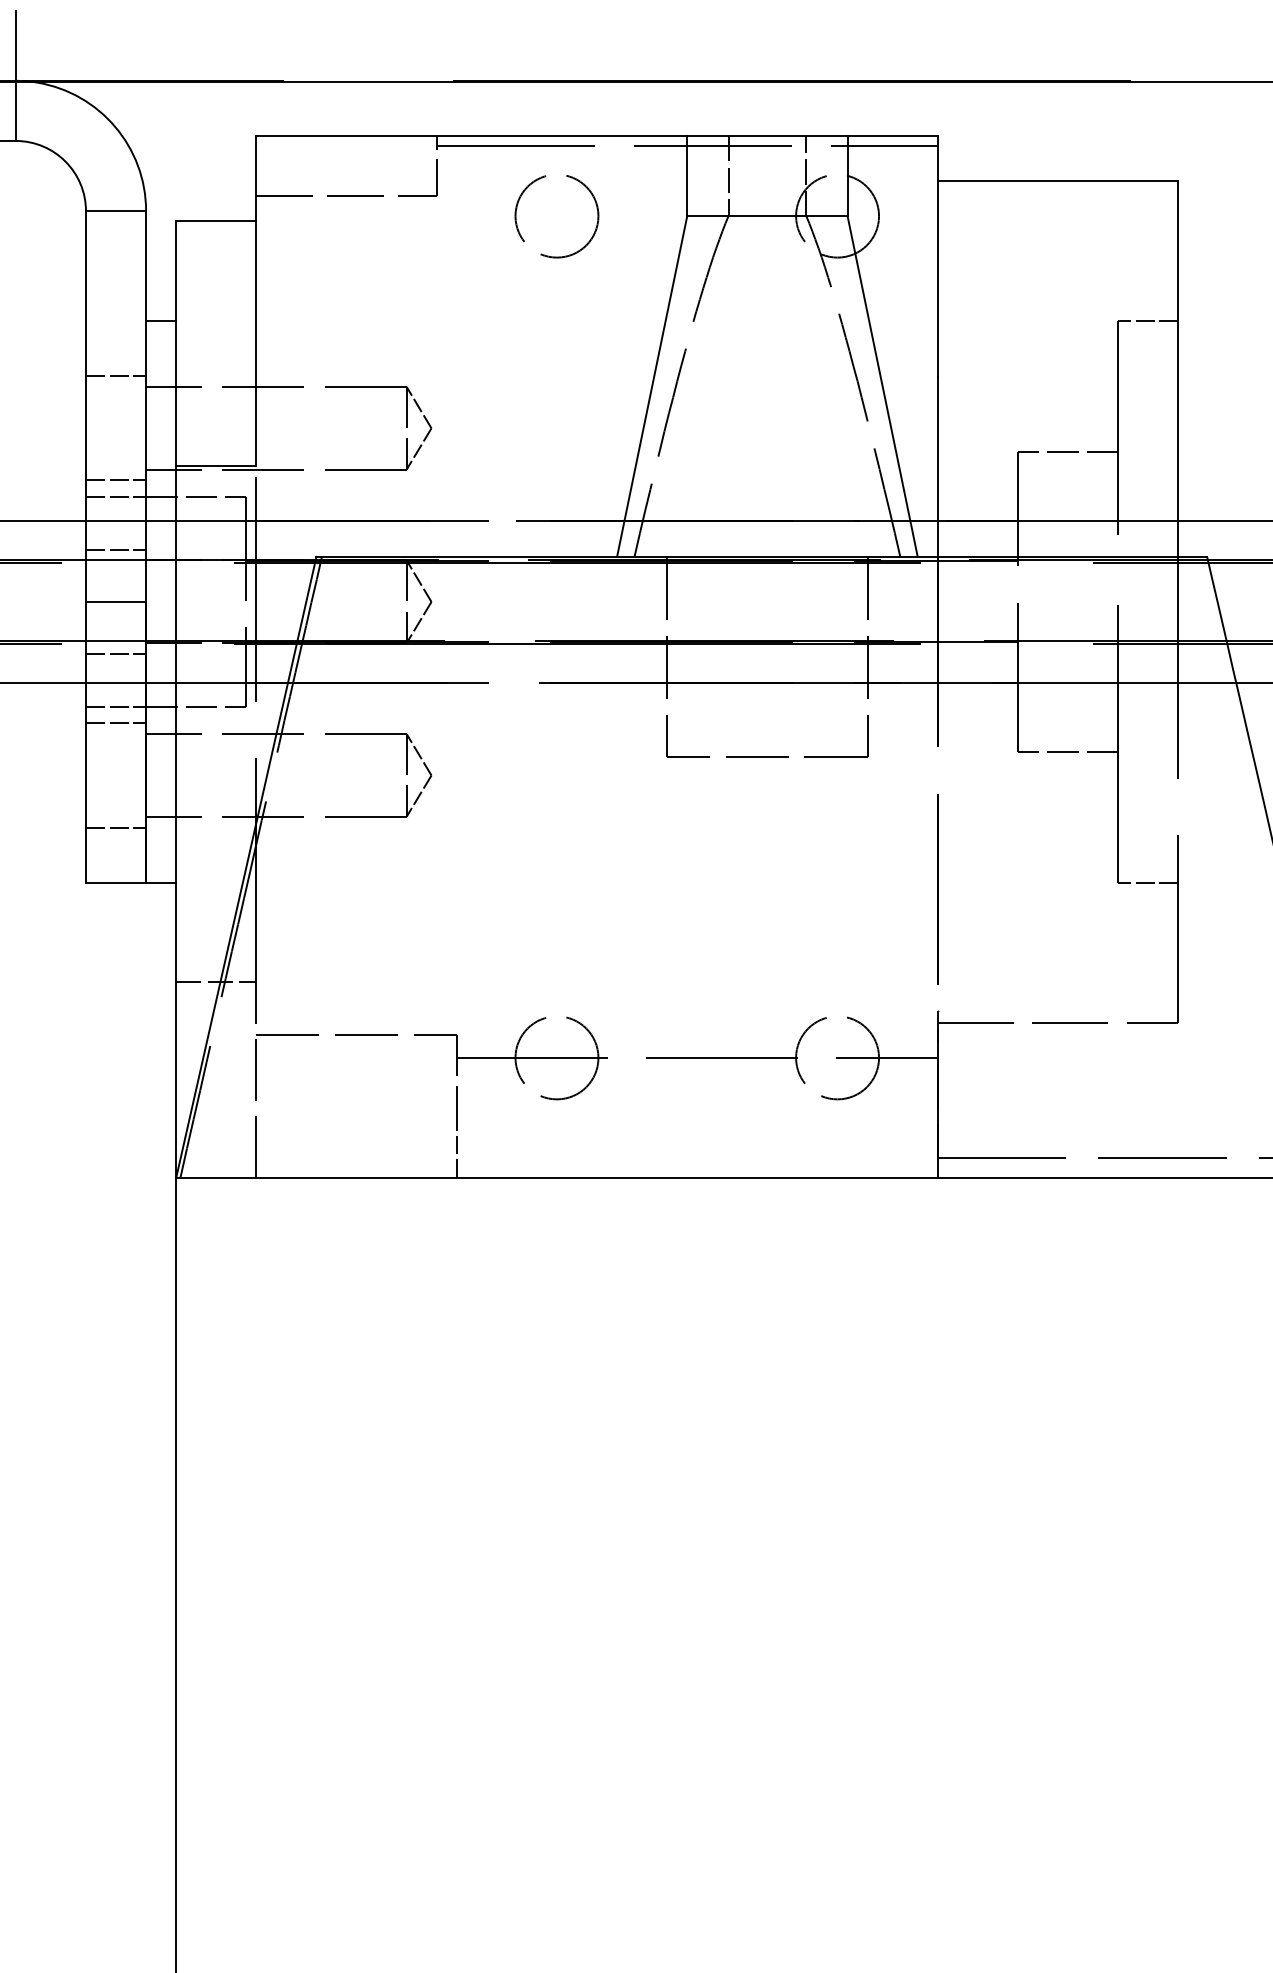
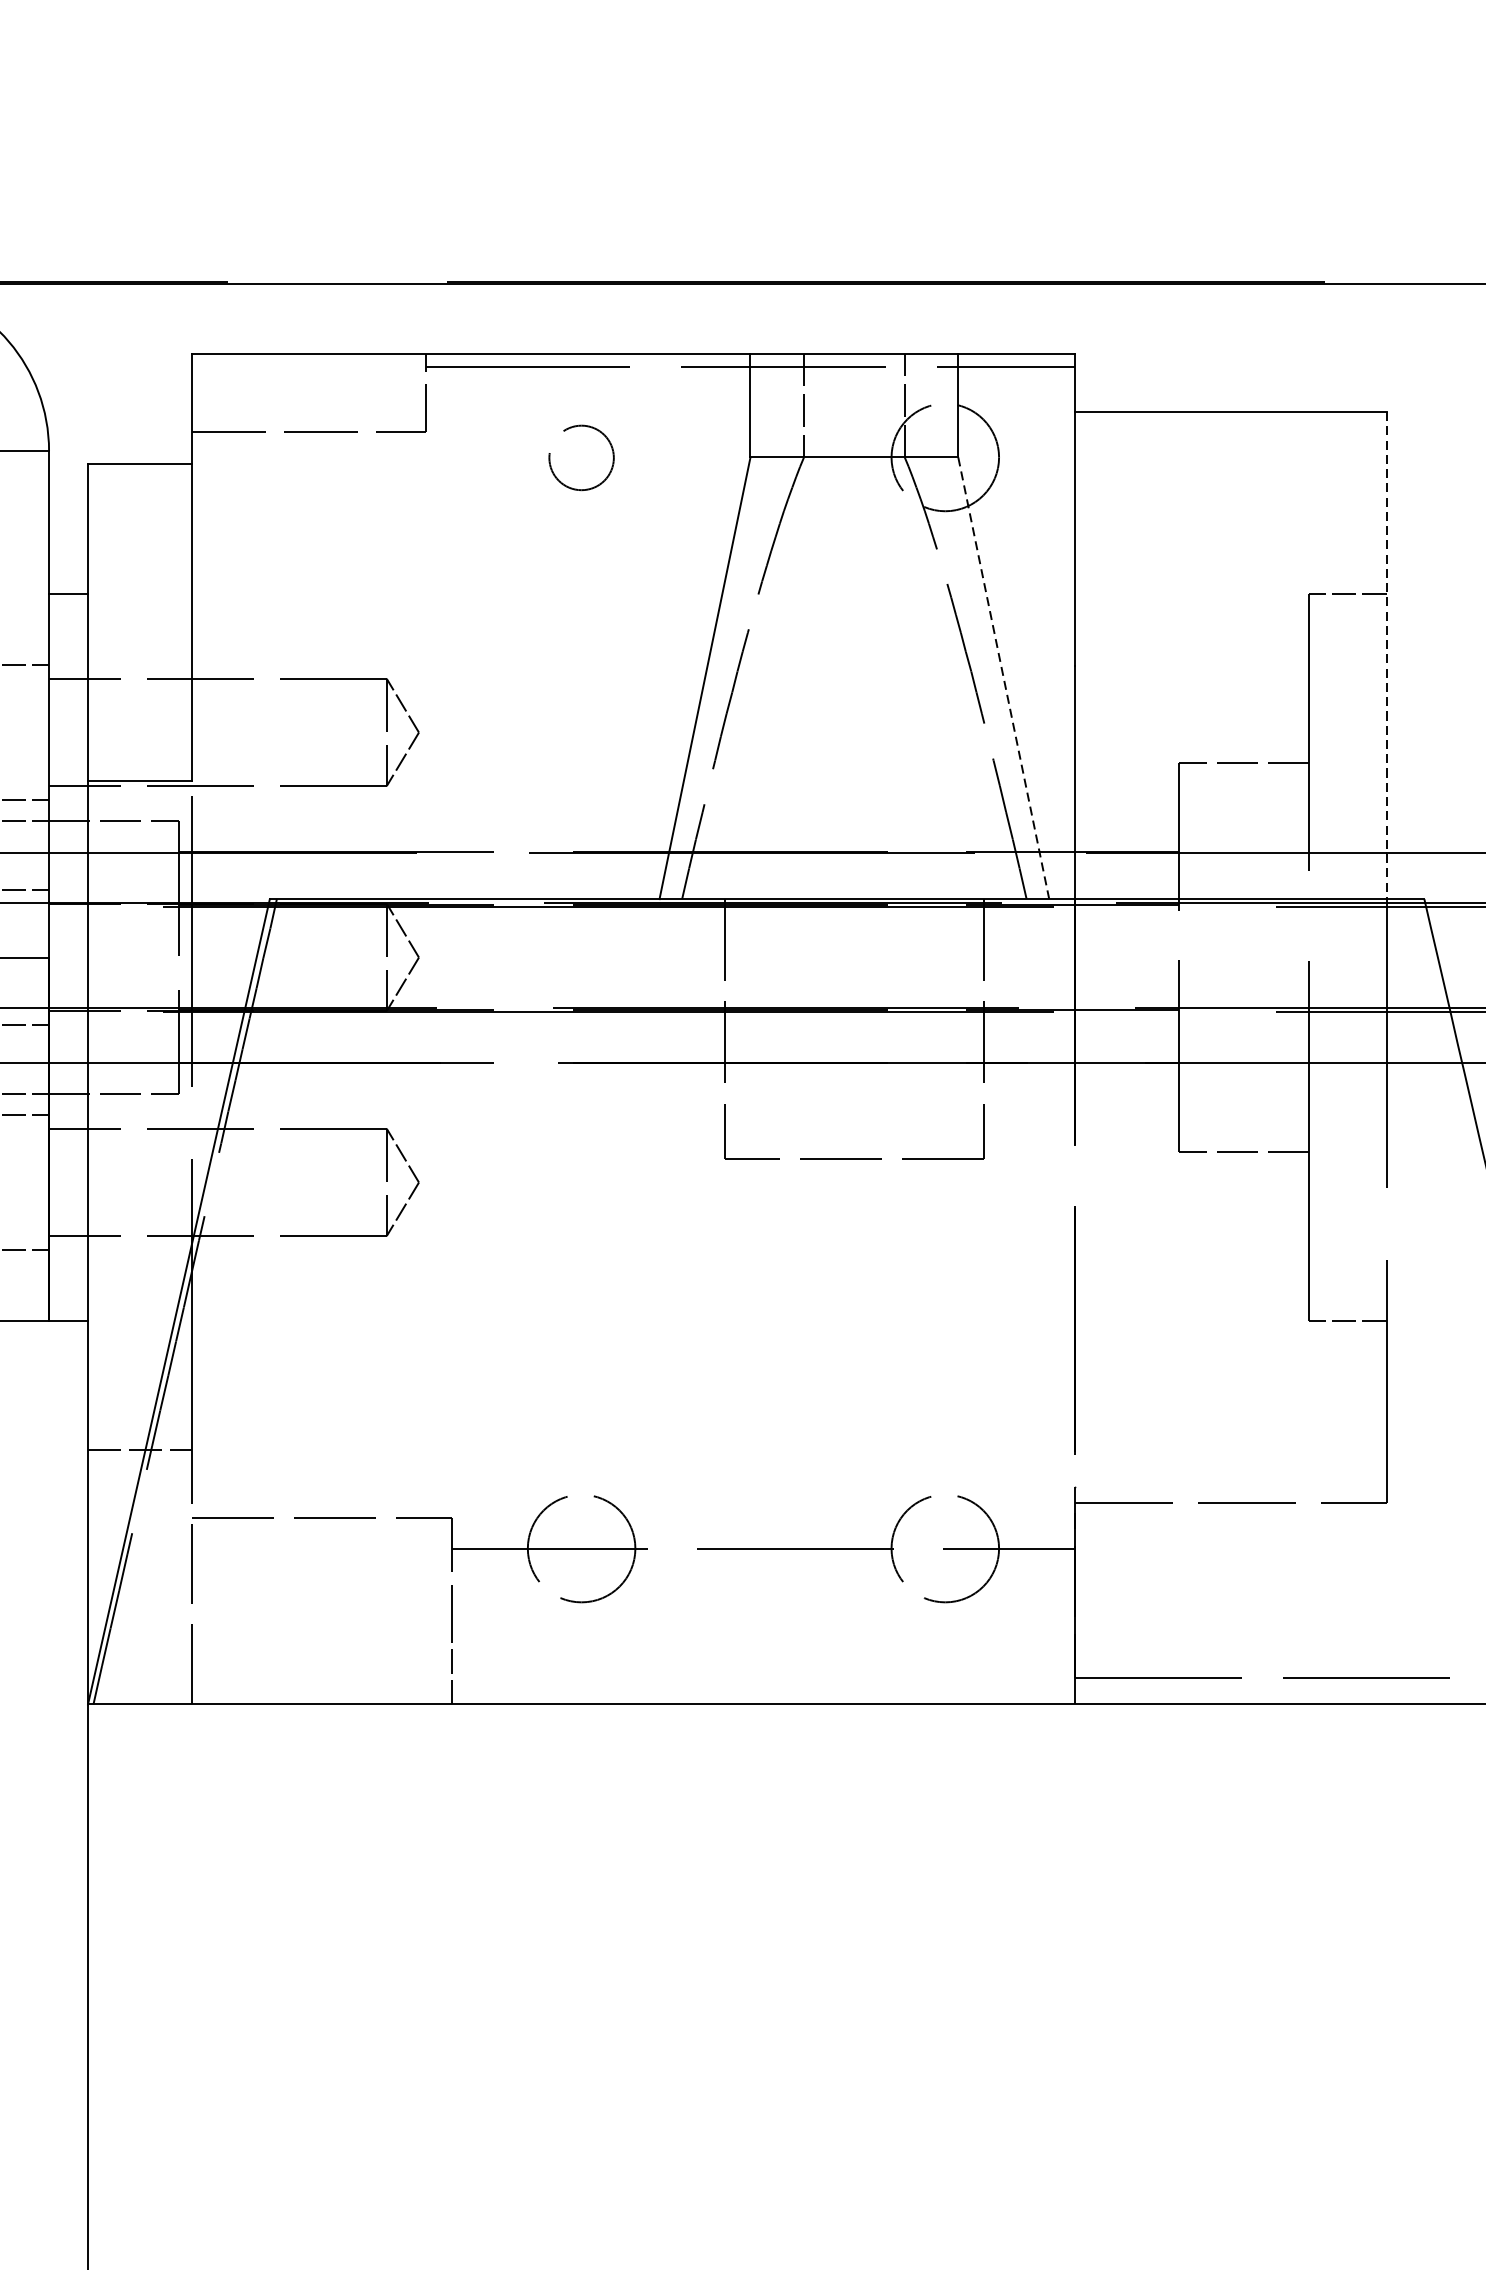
circle: (556, 216) -> (581, 457), size x0.6
line: (1178, 368) -> (1387, 654), solid -> dashed
line: (882, 386) -> (1003, 678), solid -> dashed

